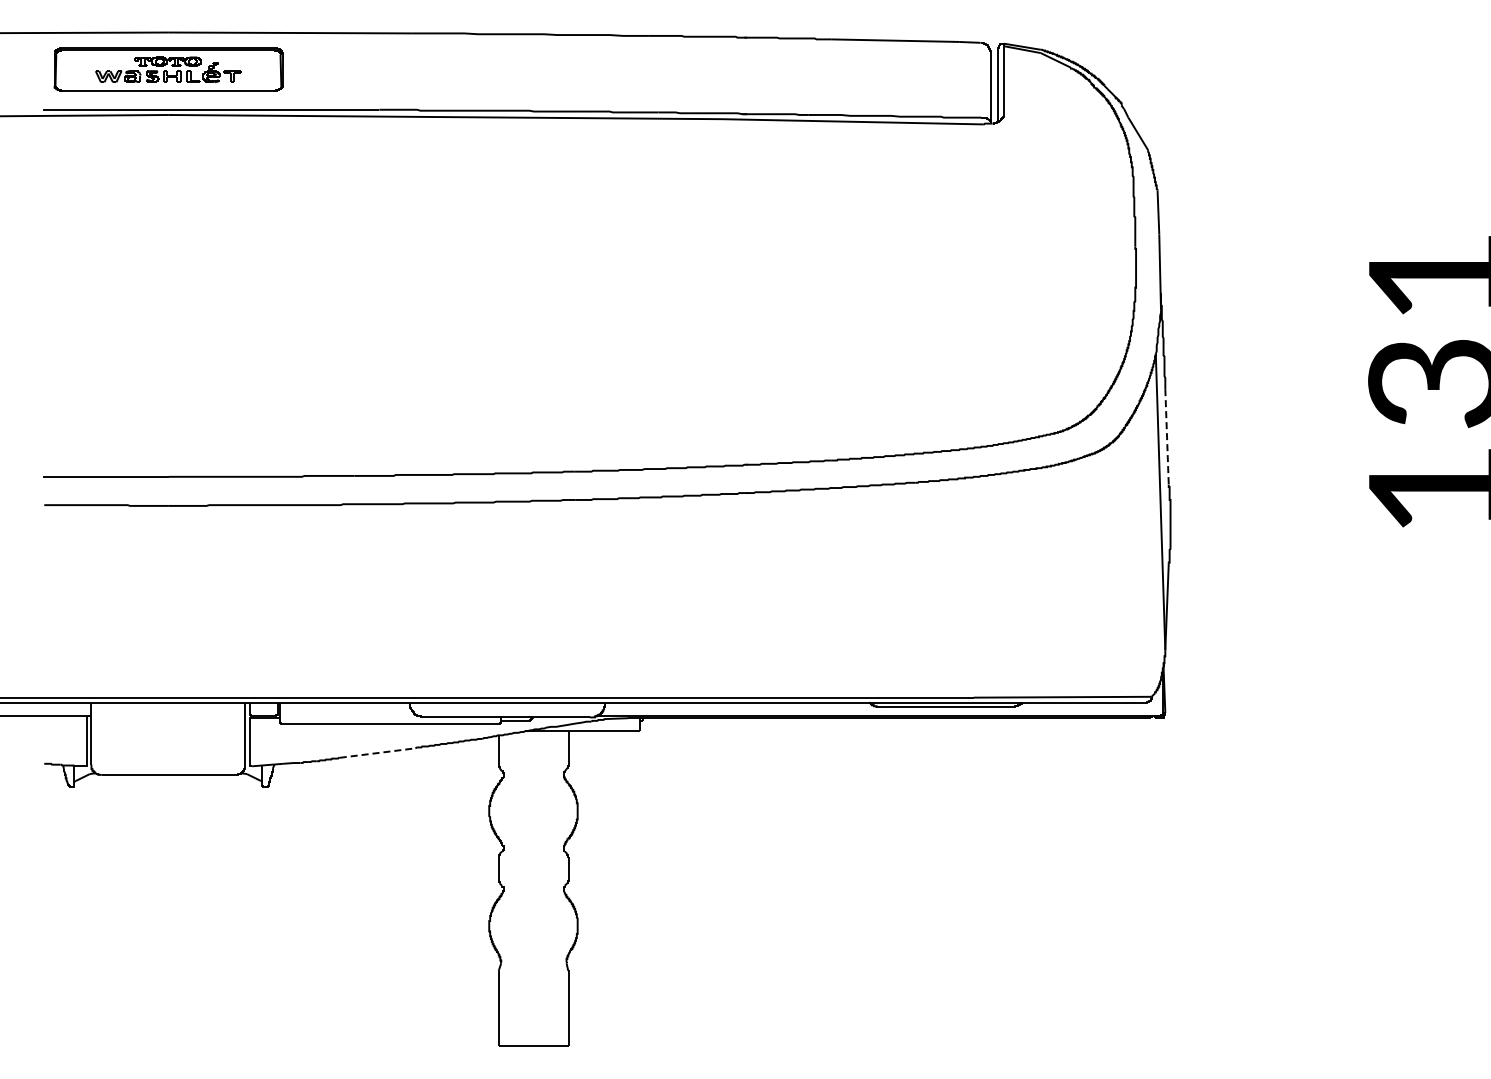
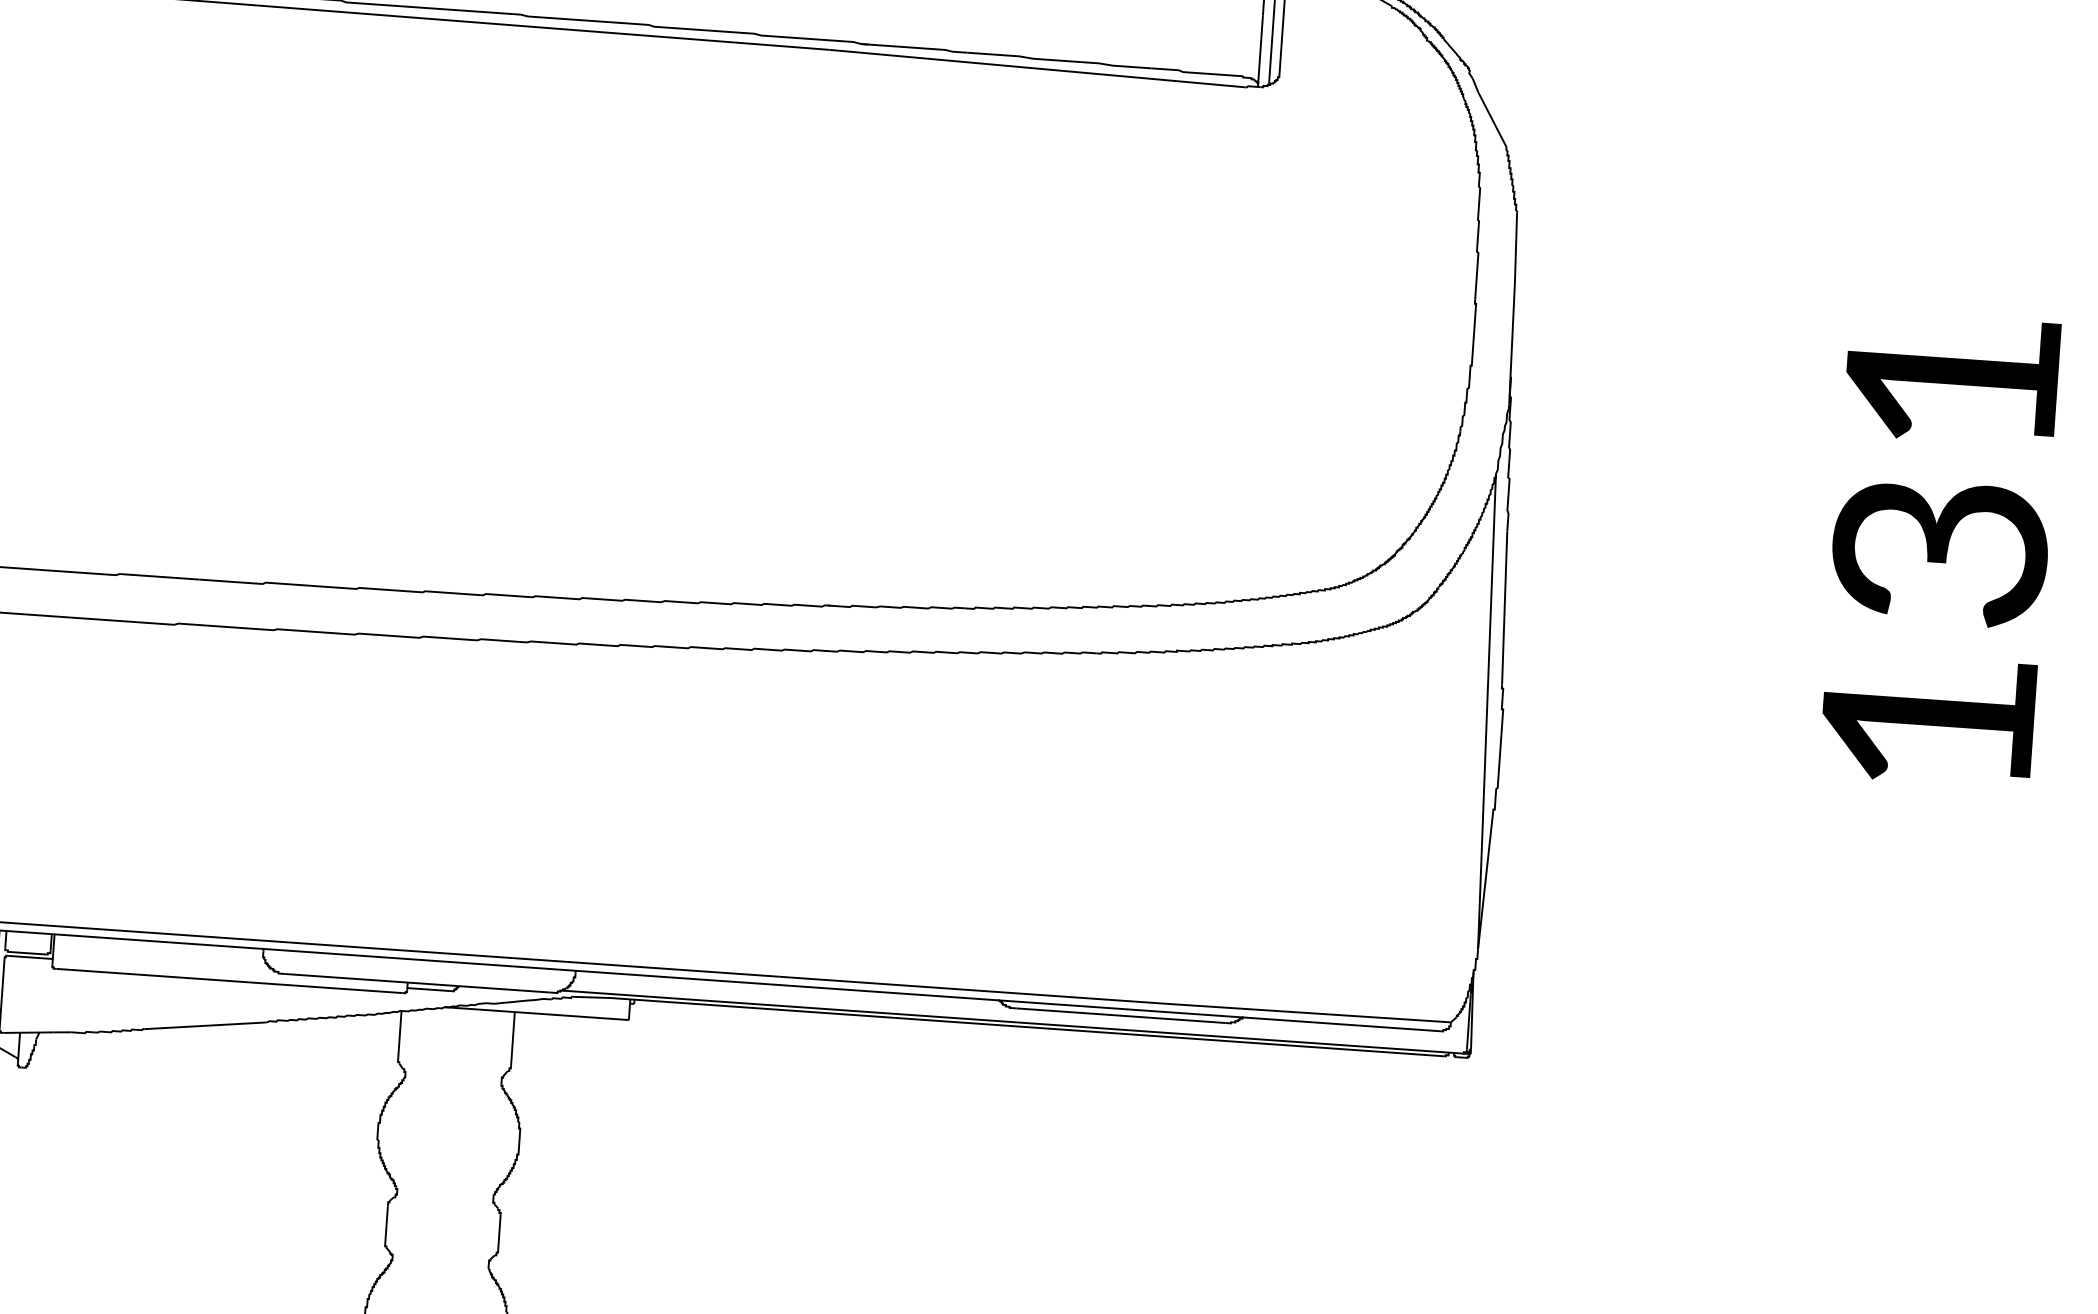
line: (1167, 436) -> (1505, 607), dashed -> solid
line: (378, 753) -> (207, 1026), dashed -> solid

